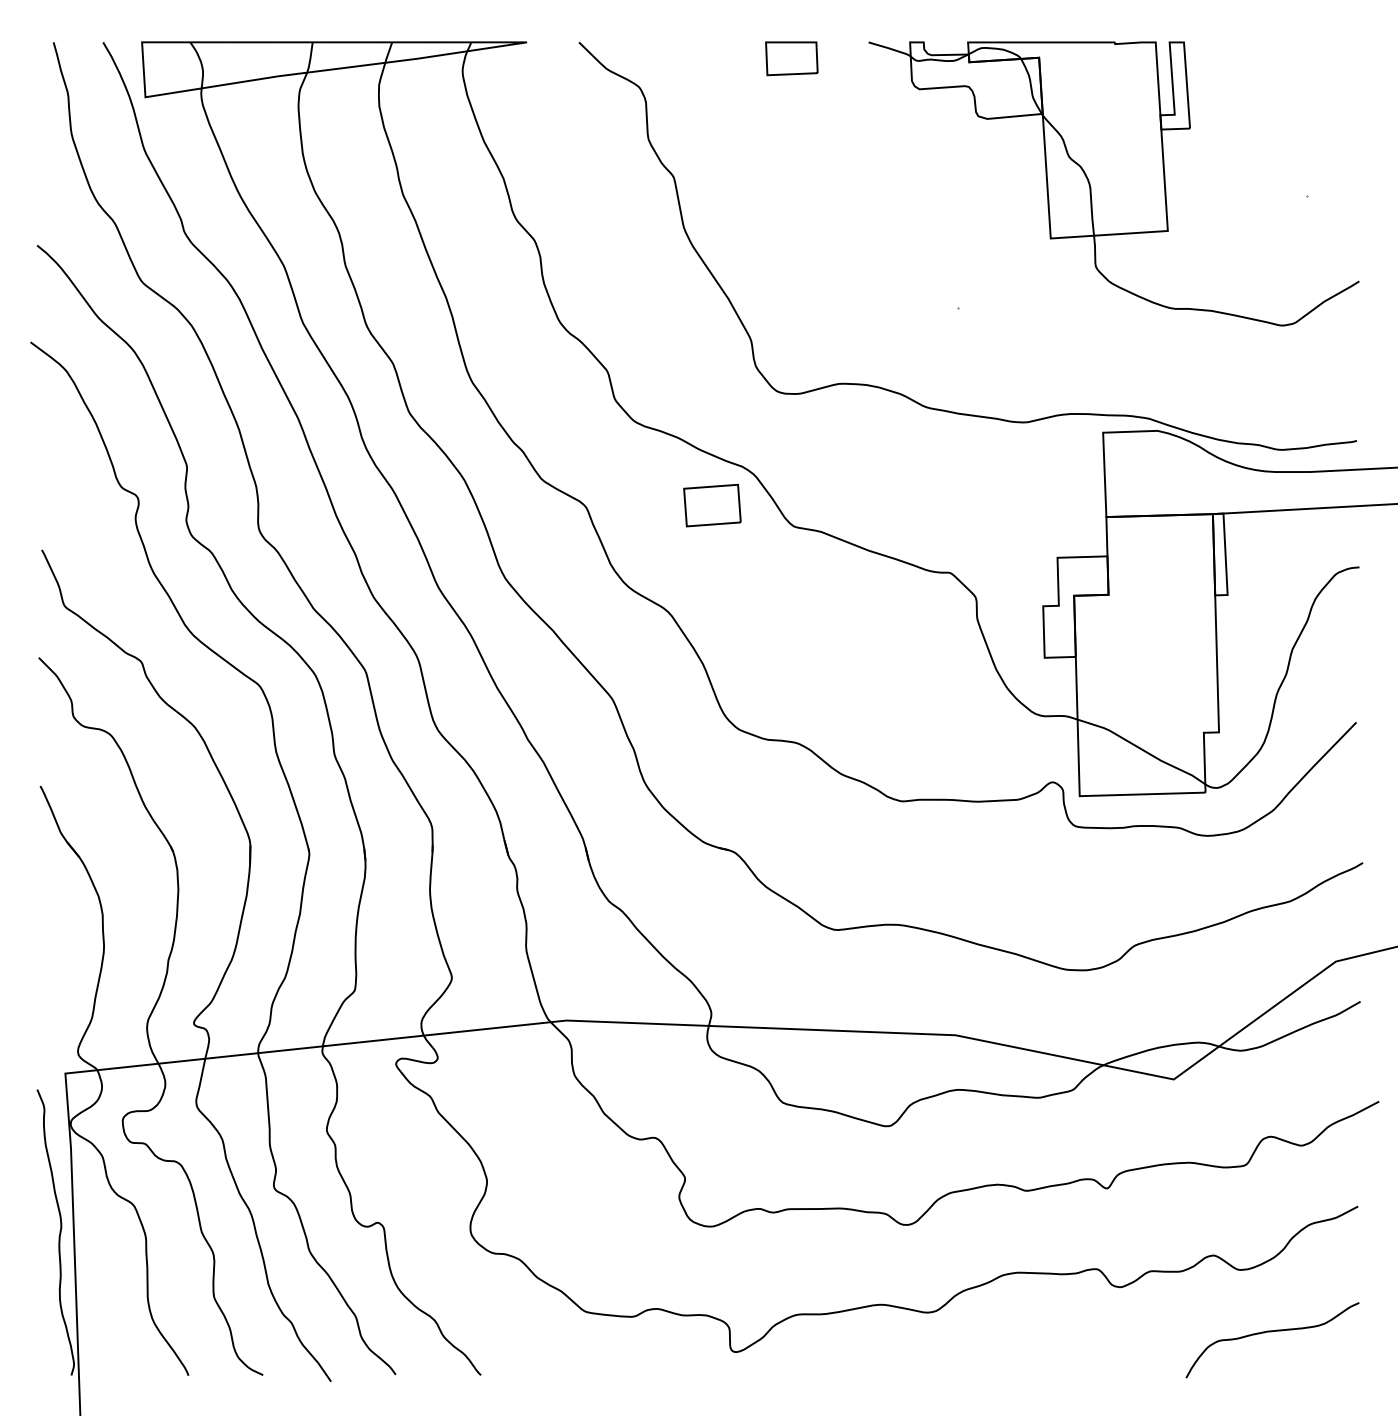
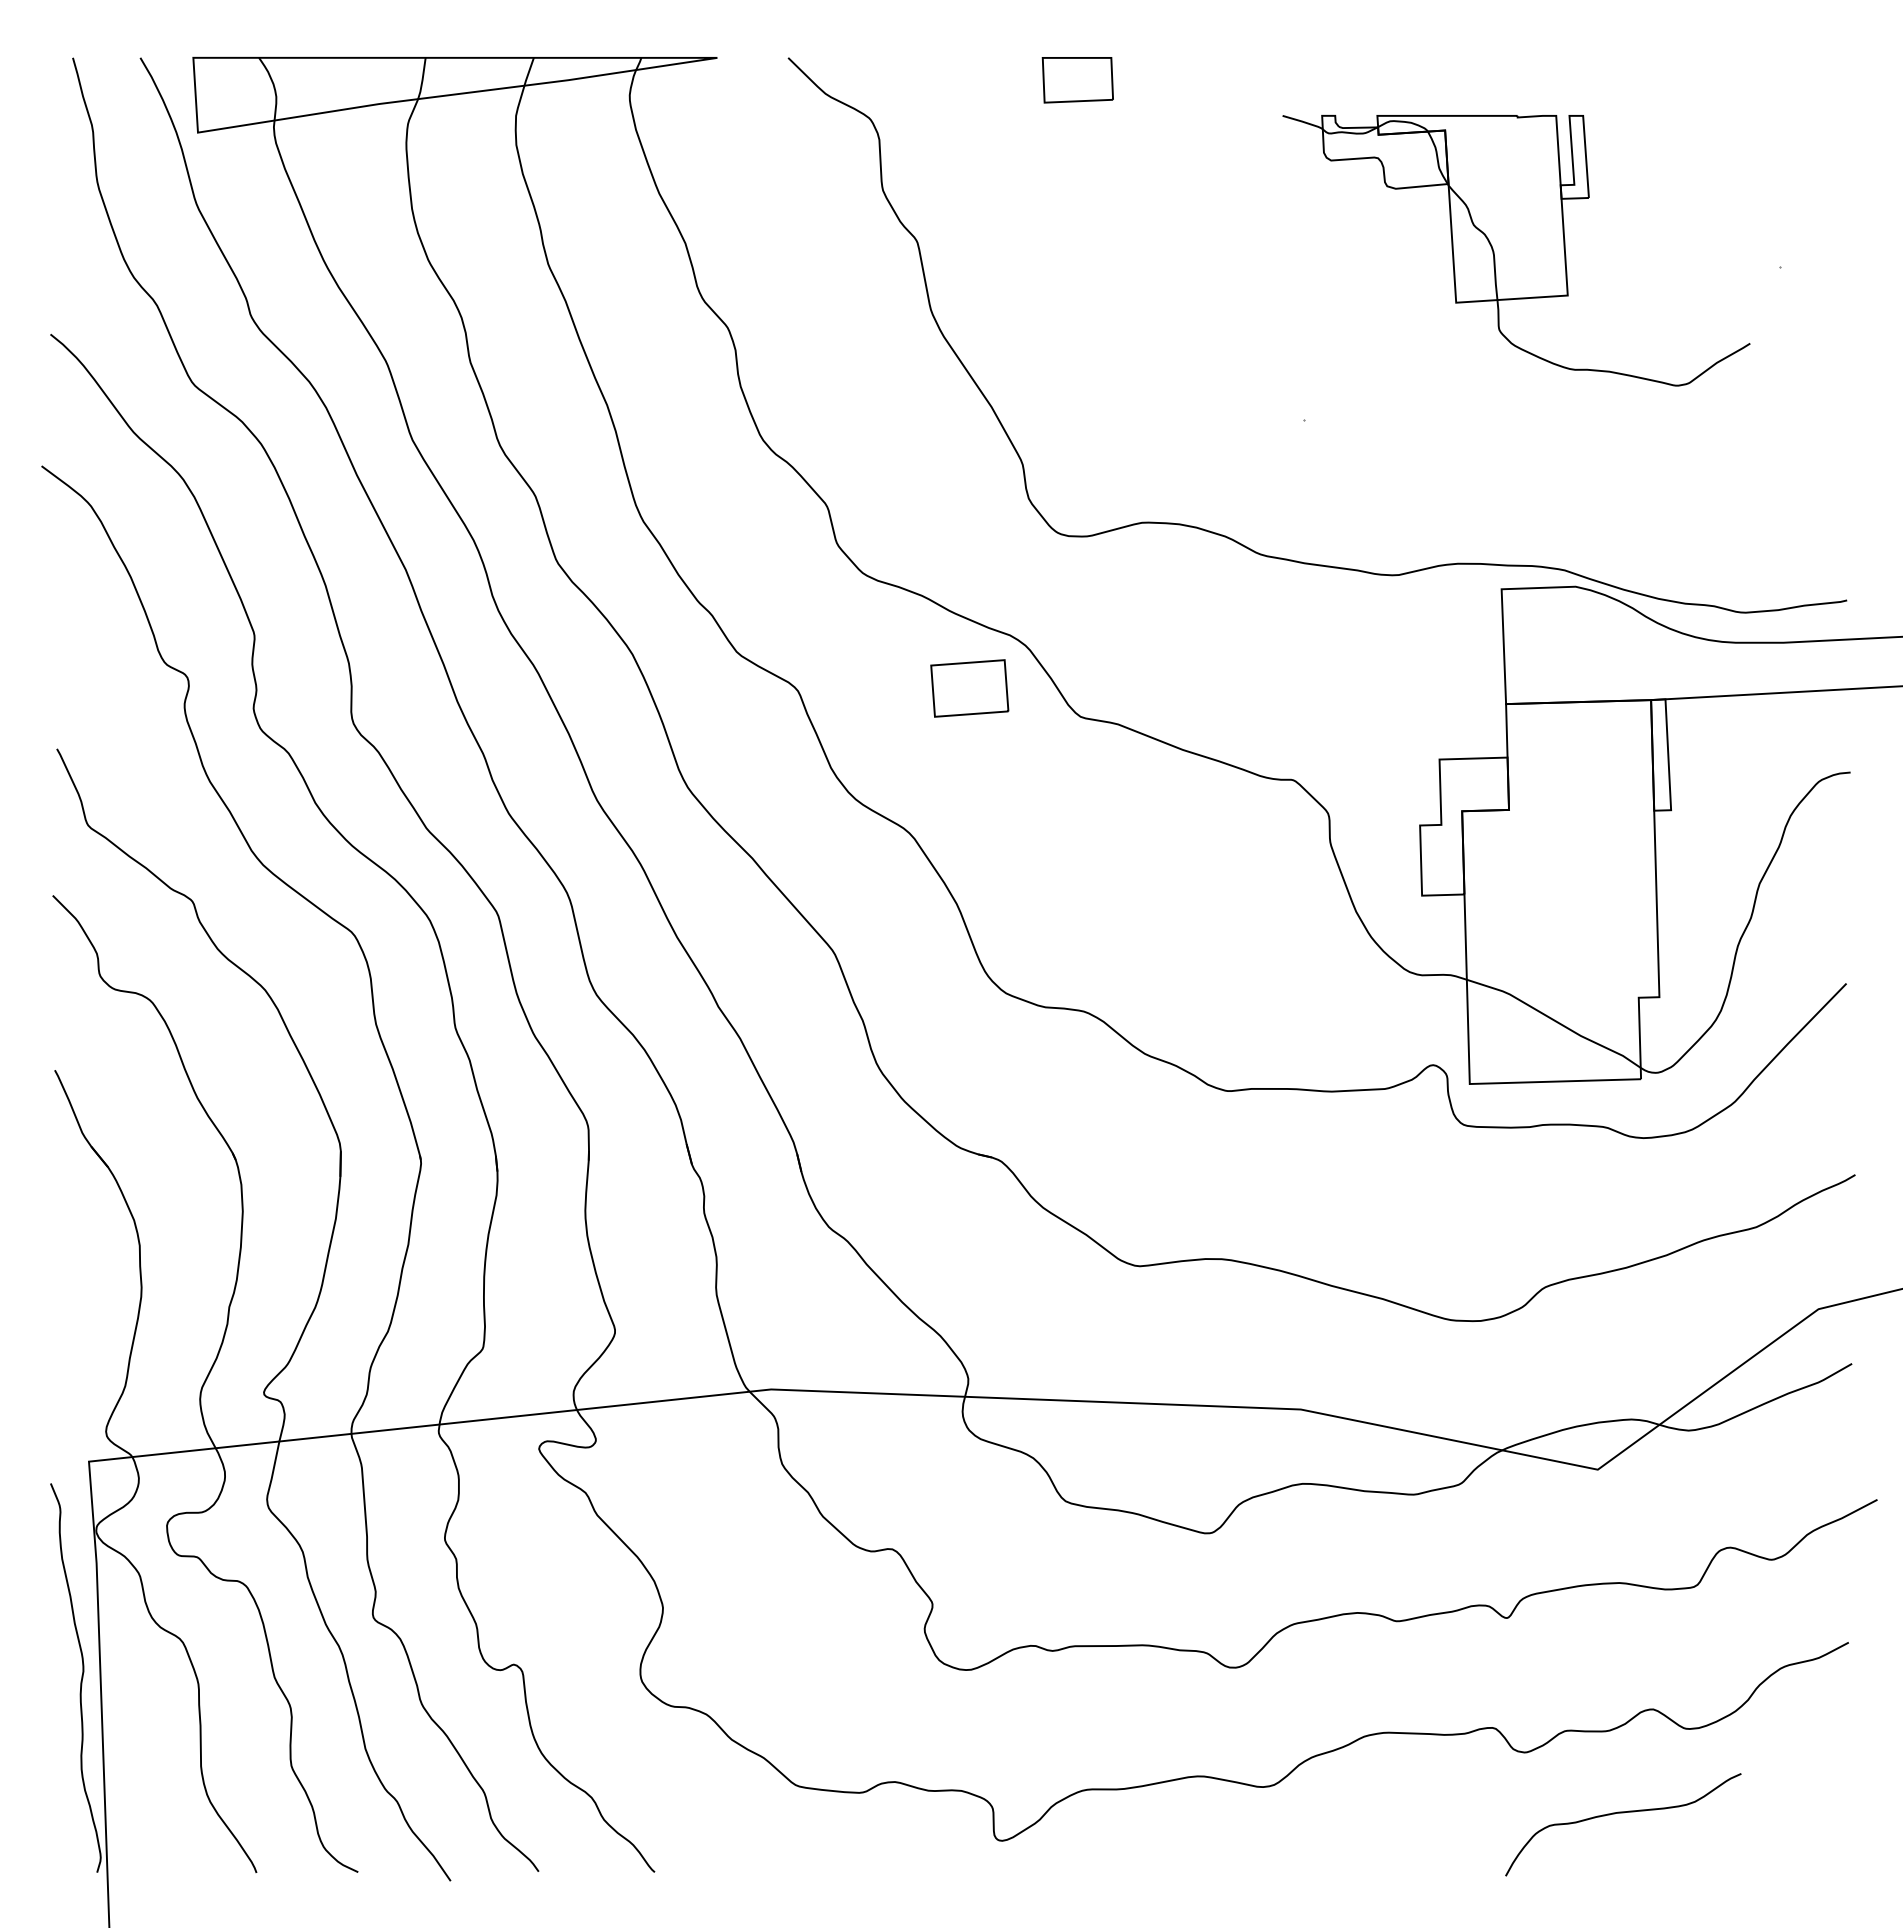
part: (1114, 183) -> (1516, 250), size x0.7
curve: (1272, 1332) -> (1623, 1813), moved

